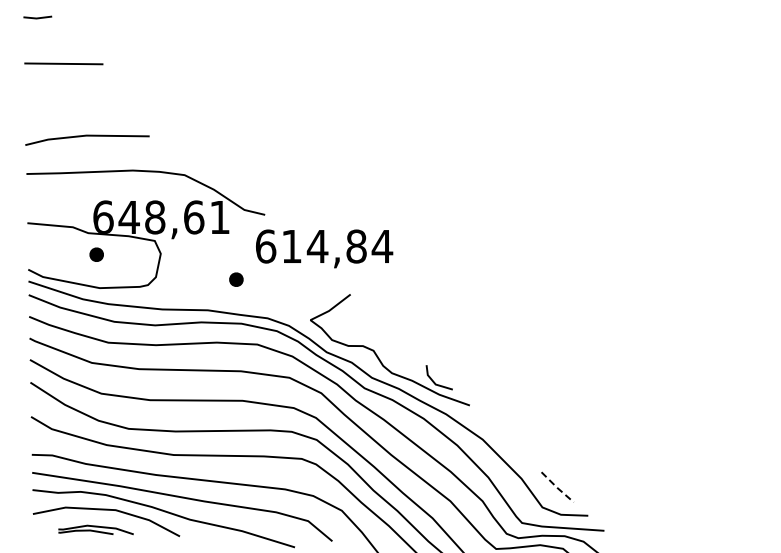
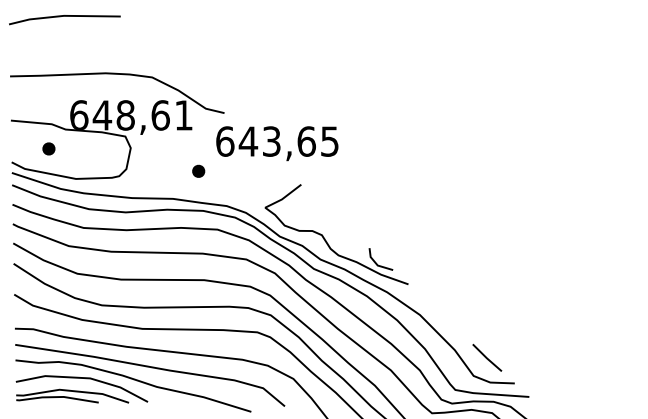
line: (87, 136) -> (64, 16), moved
text: (337, 246) -> (289, 141), 614,84 -> 643,65
part: (96, 254) -> (48, 148), moved
line: (557, 487) -> (487, 358), dashed -> solid
part: (95, 529) -> (72, 395), size x1.67

